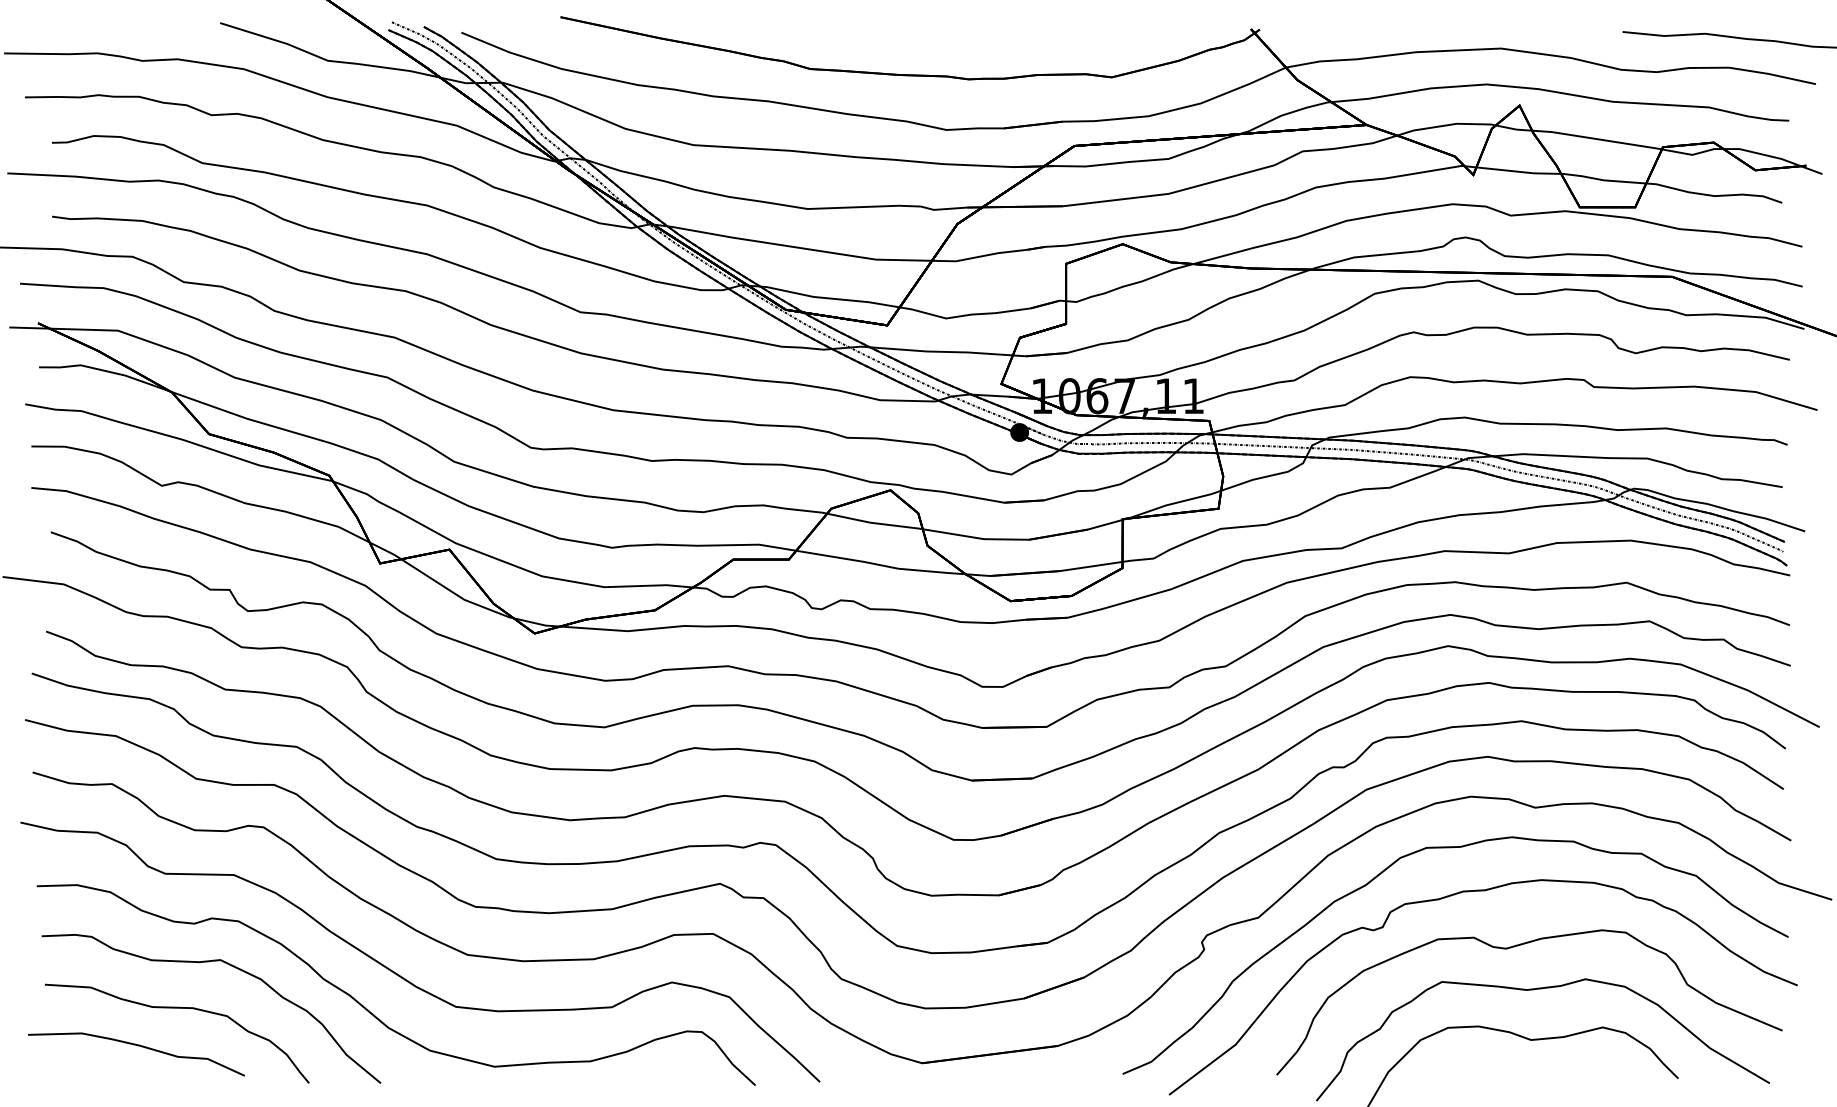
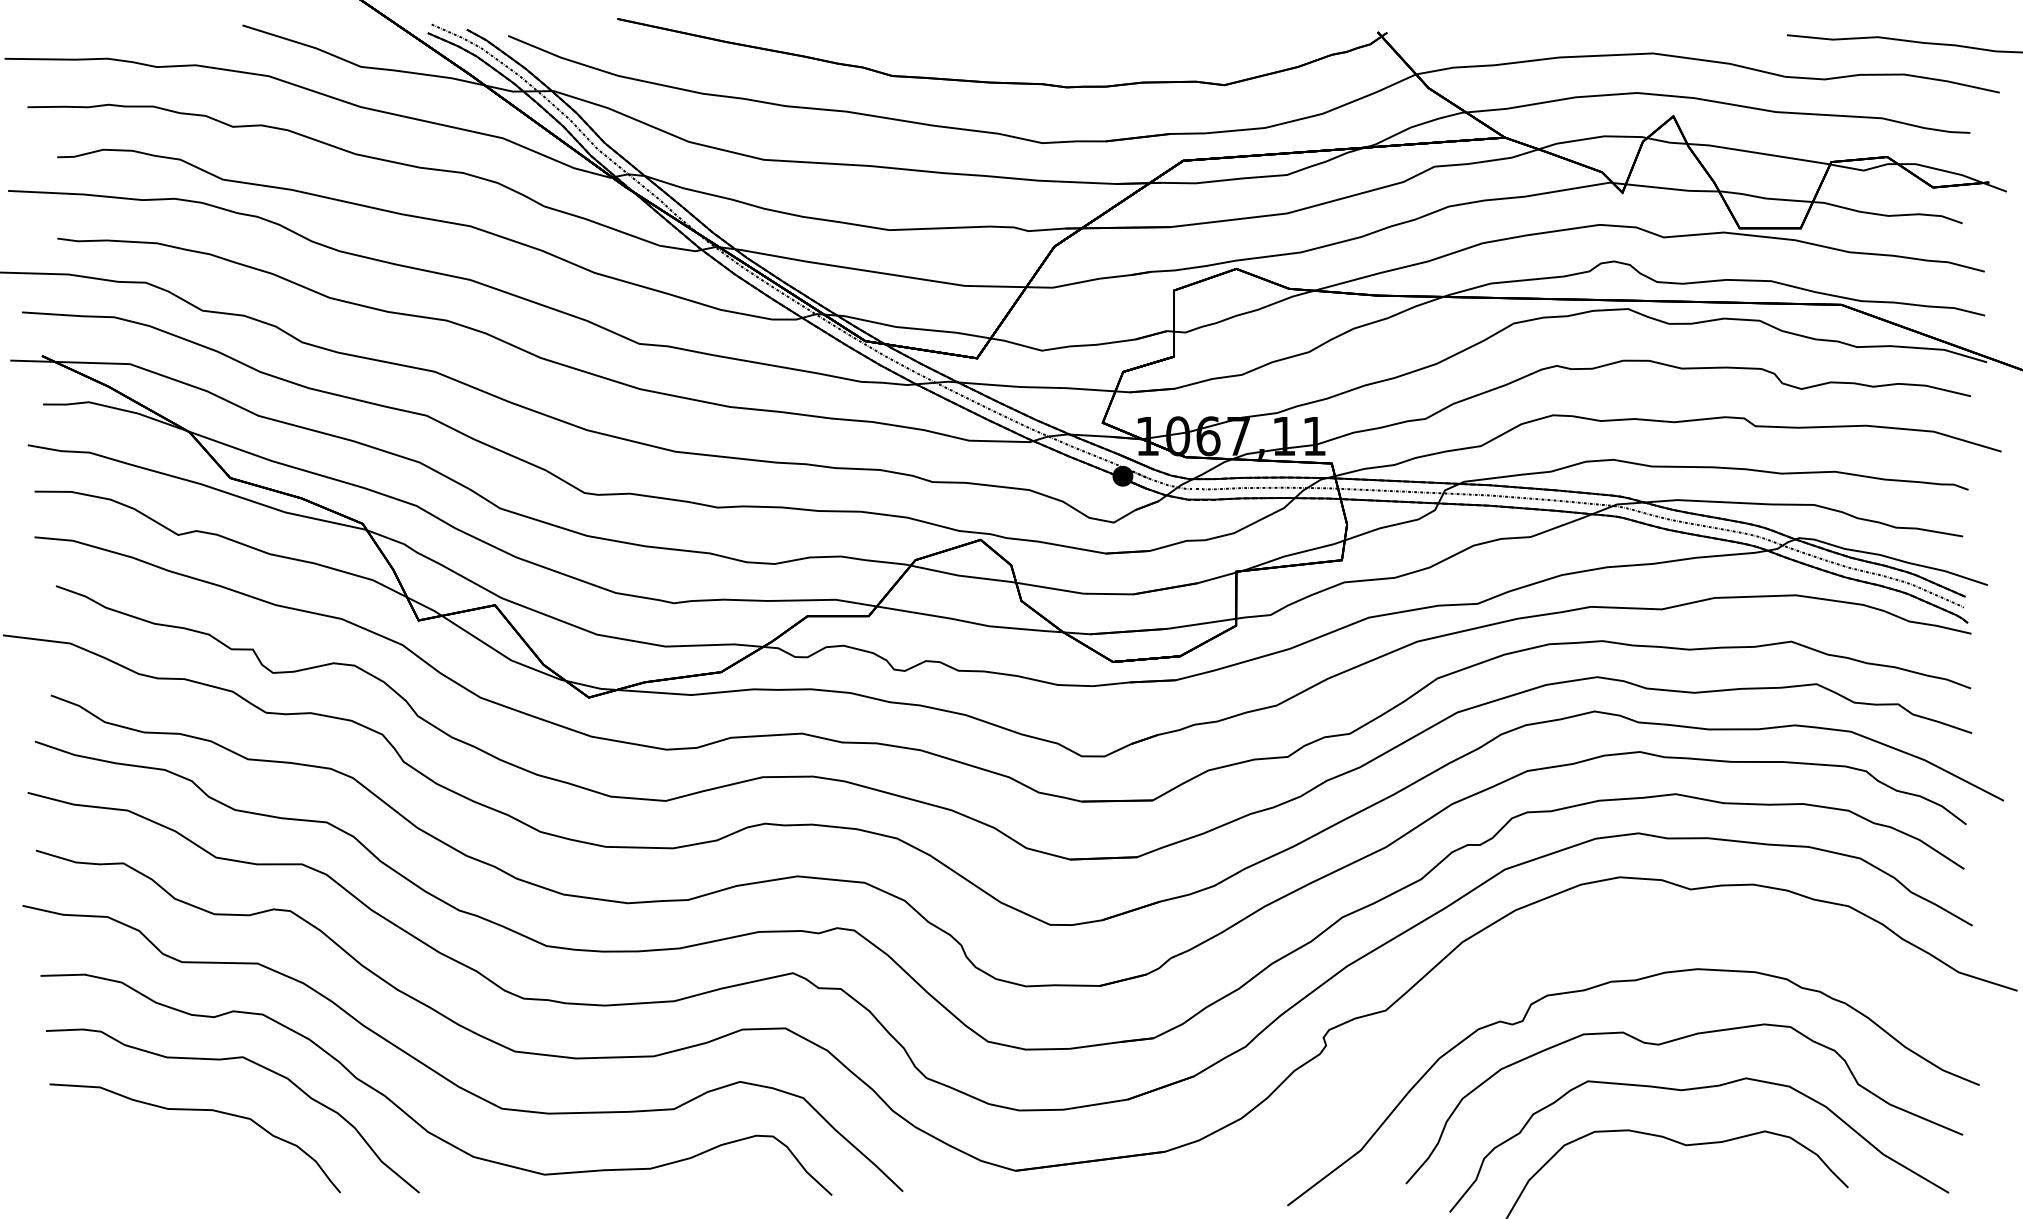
part: (1442, 848) -> (1588, 934), removed
part: (138, 1046) -> (152, 1152), removed

